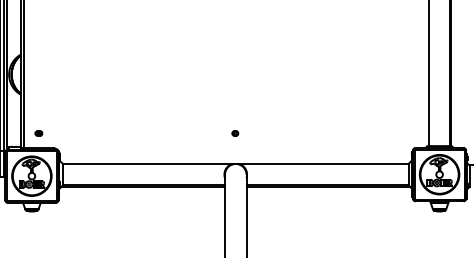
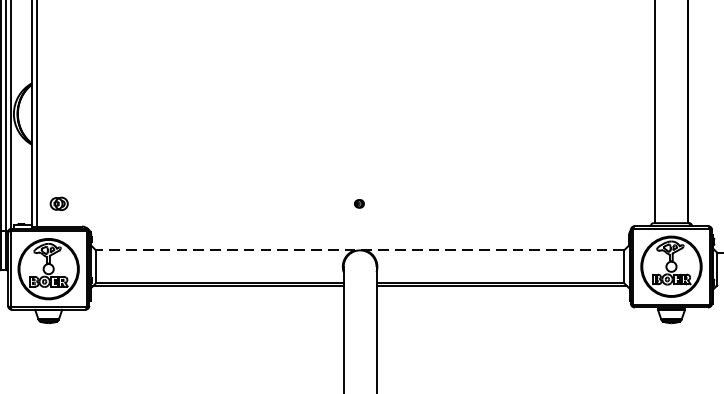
part: (38, 133) -> (58, 203), size x1.6
line: (235, 163) -> (359, 249), solid -> dashed

